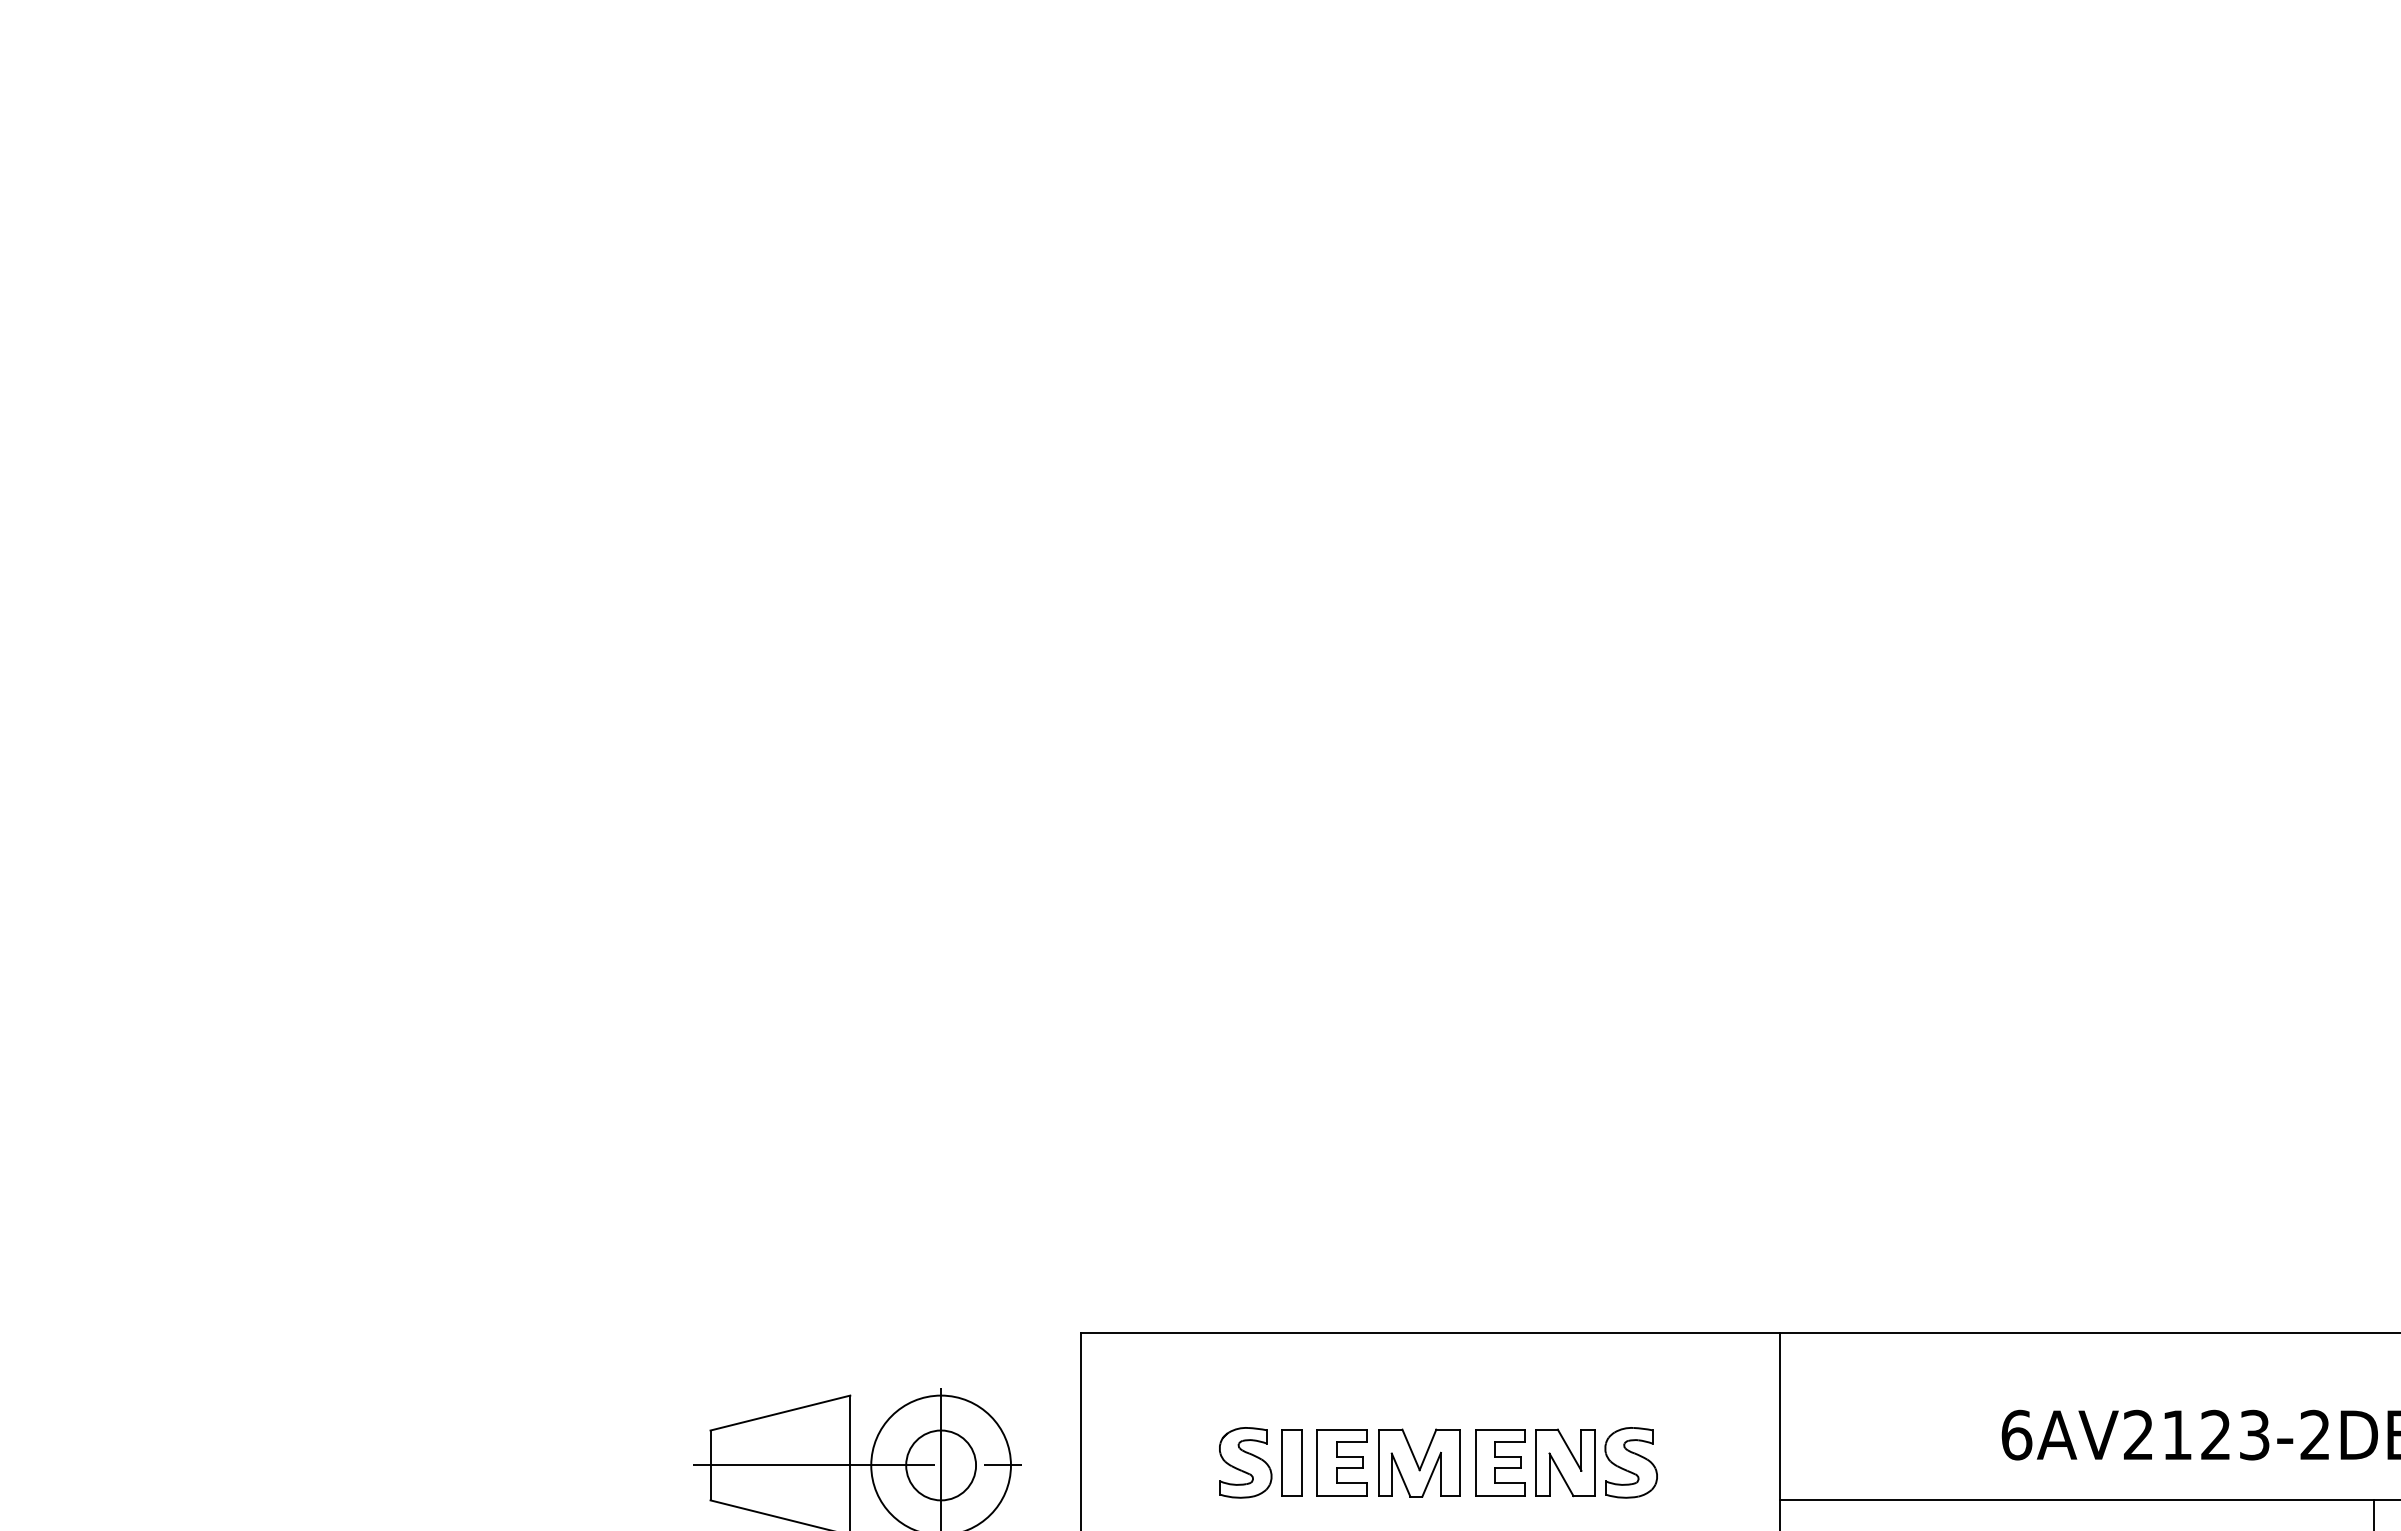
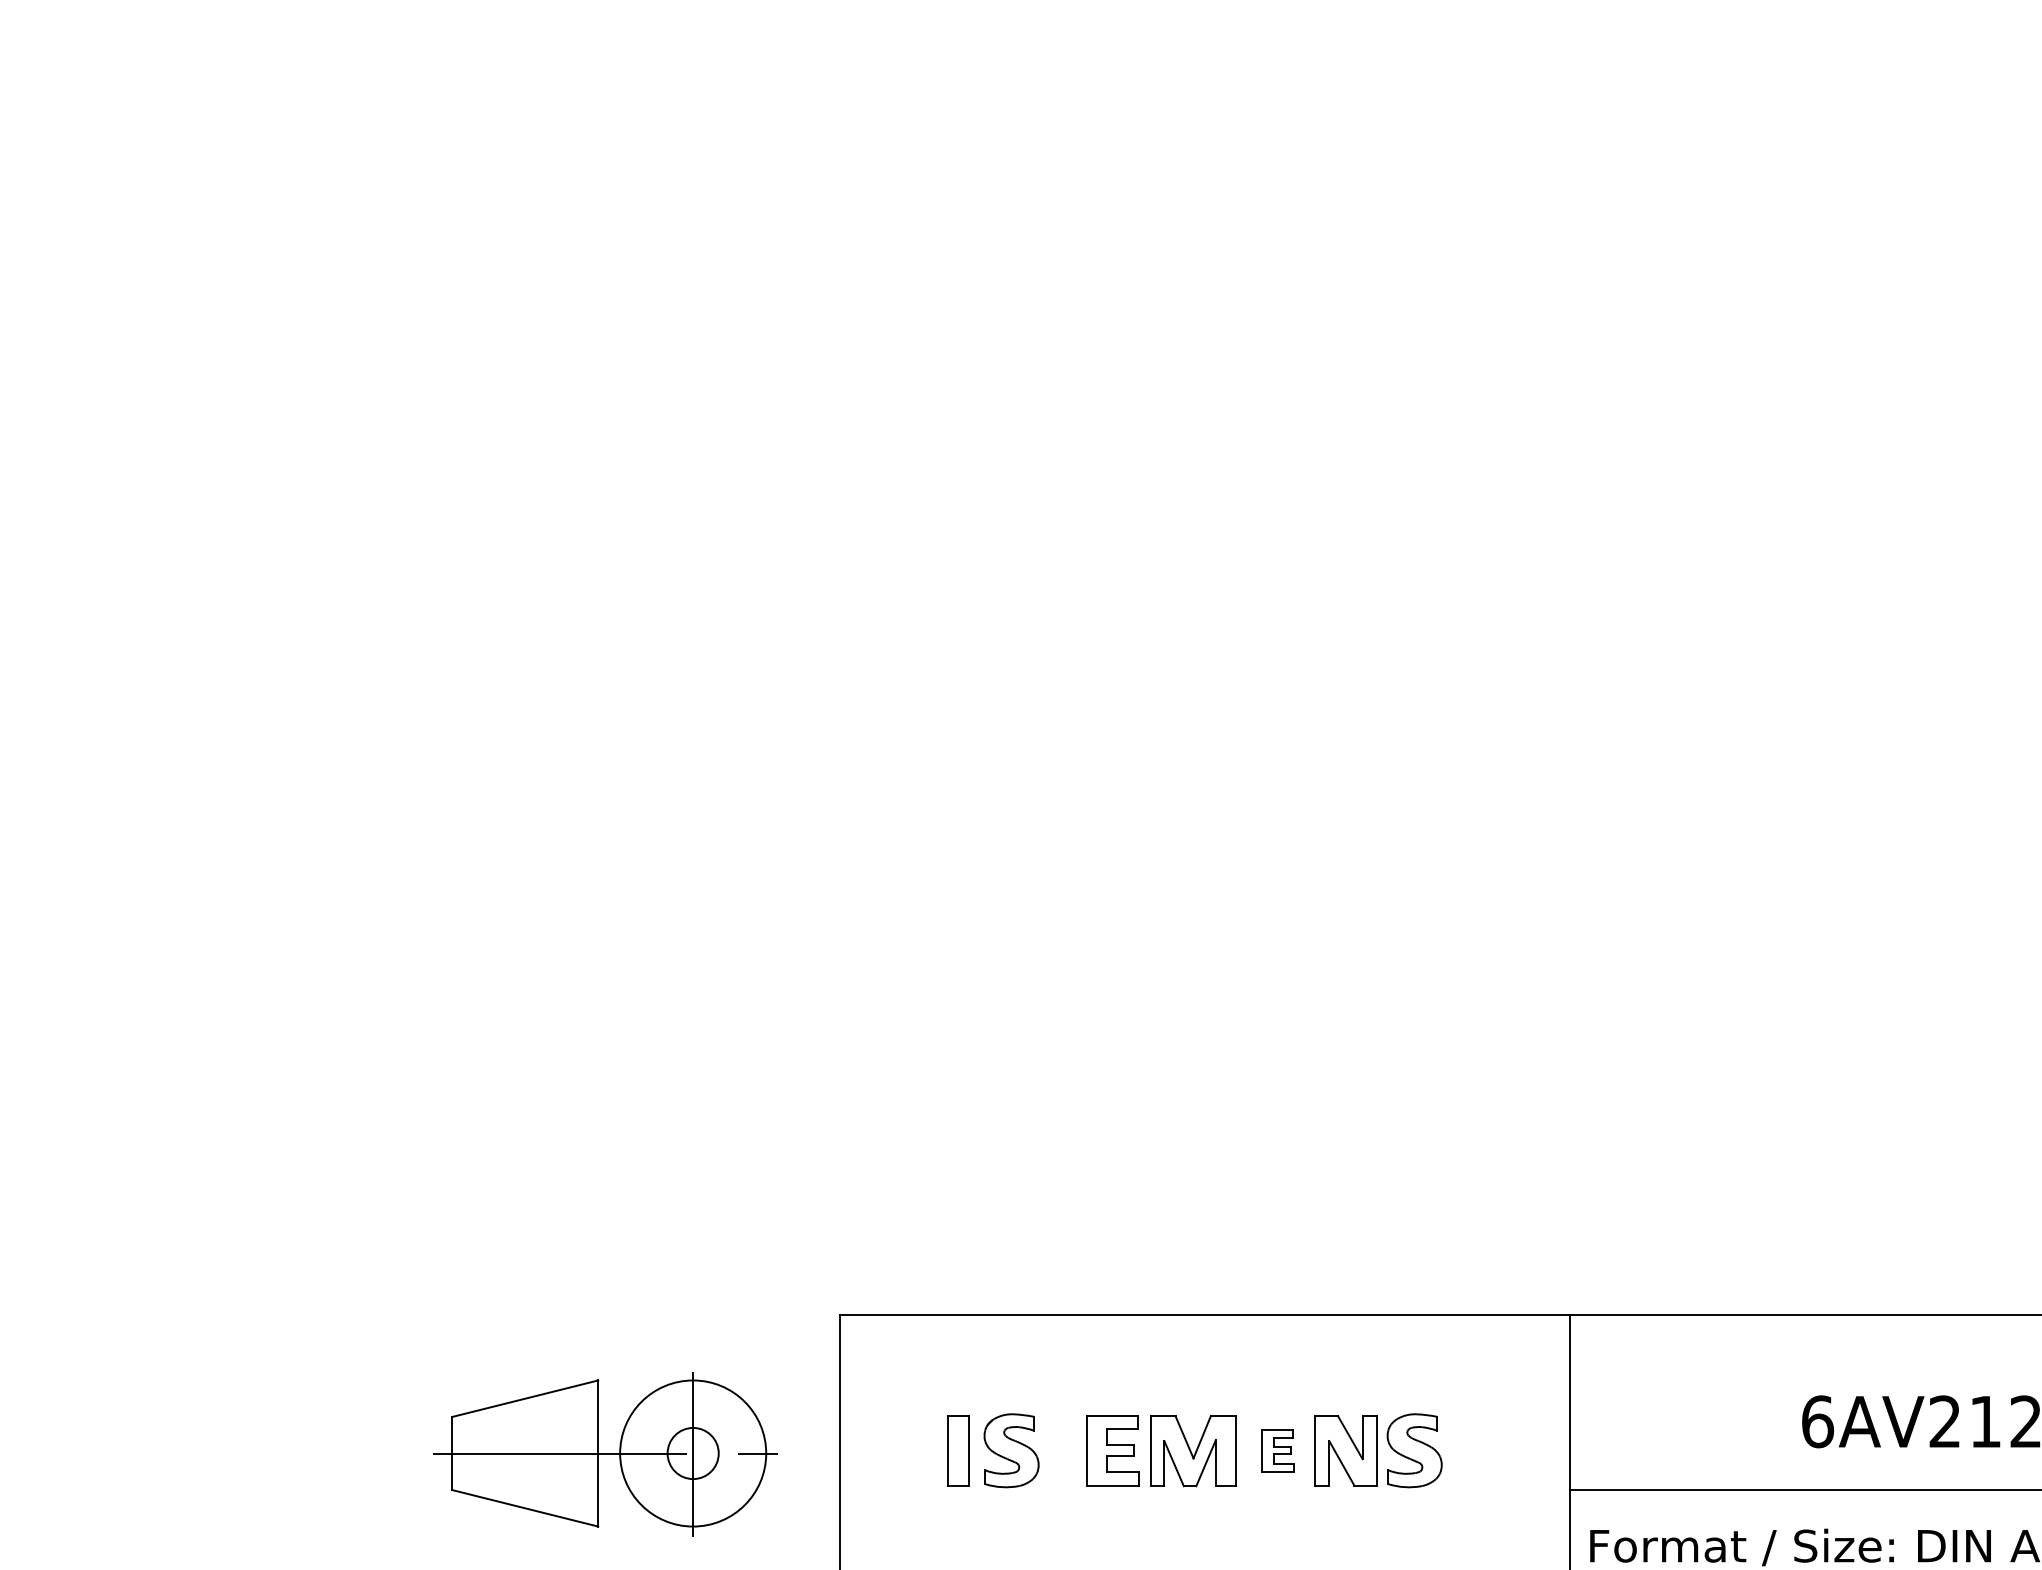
part: (1291, 1462) -> (958, 1450), moved
part: (1500, 1462) -> (1278, 1450), size x0.6
circle: (941, 1465) -> (693, 1453), size x0.7

